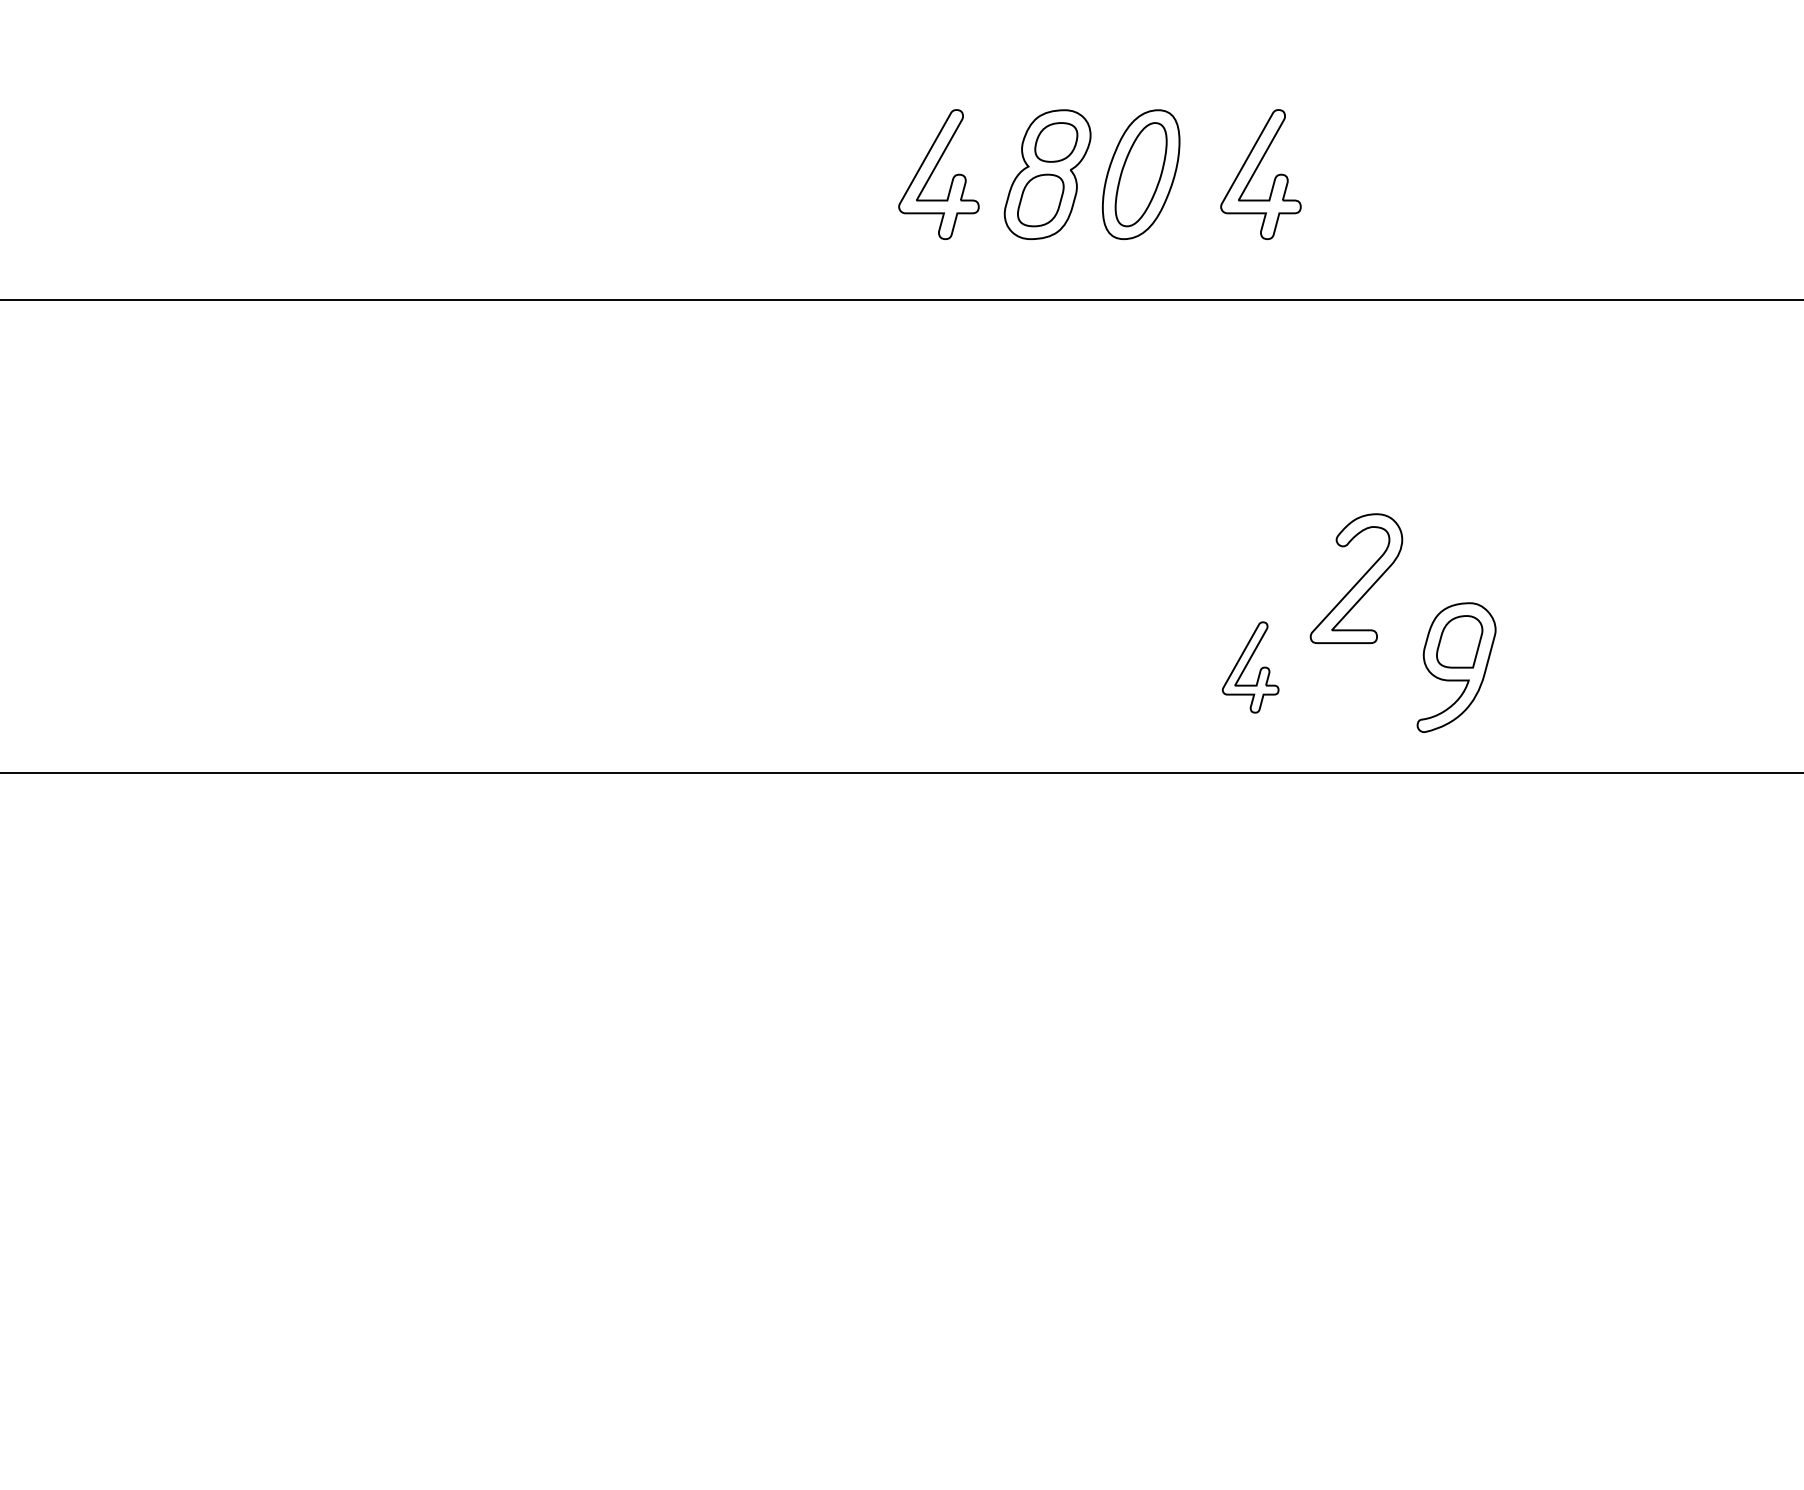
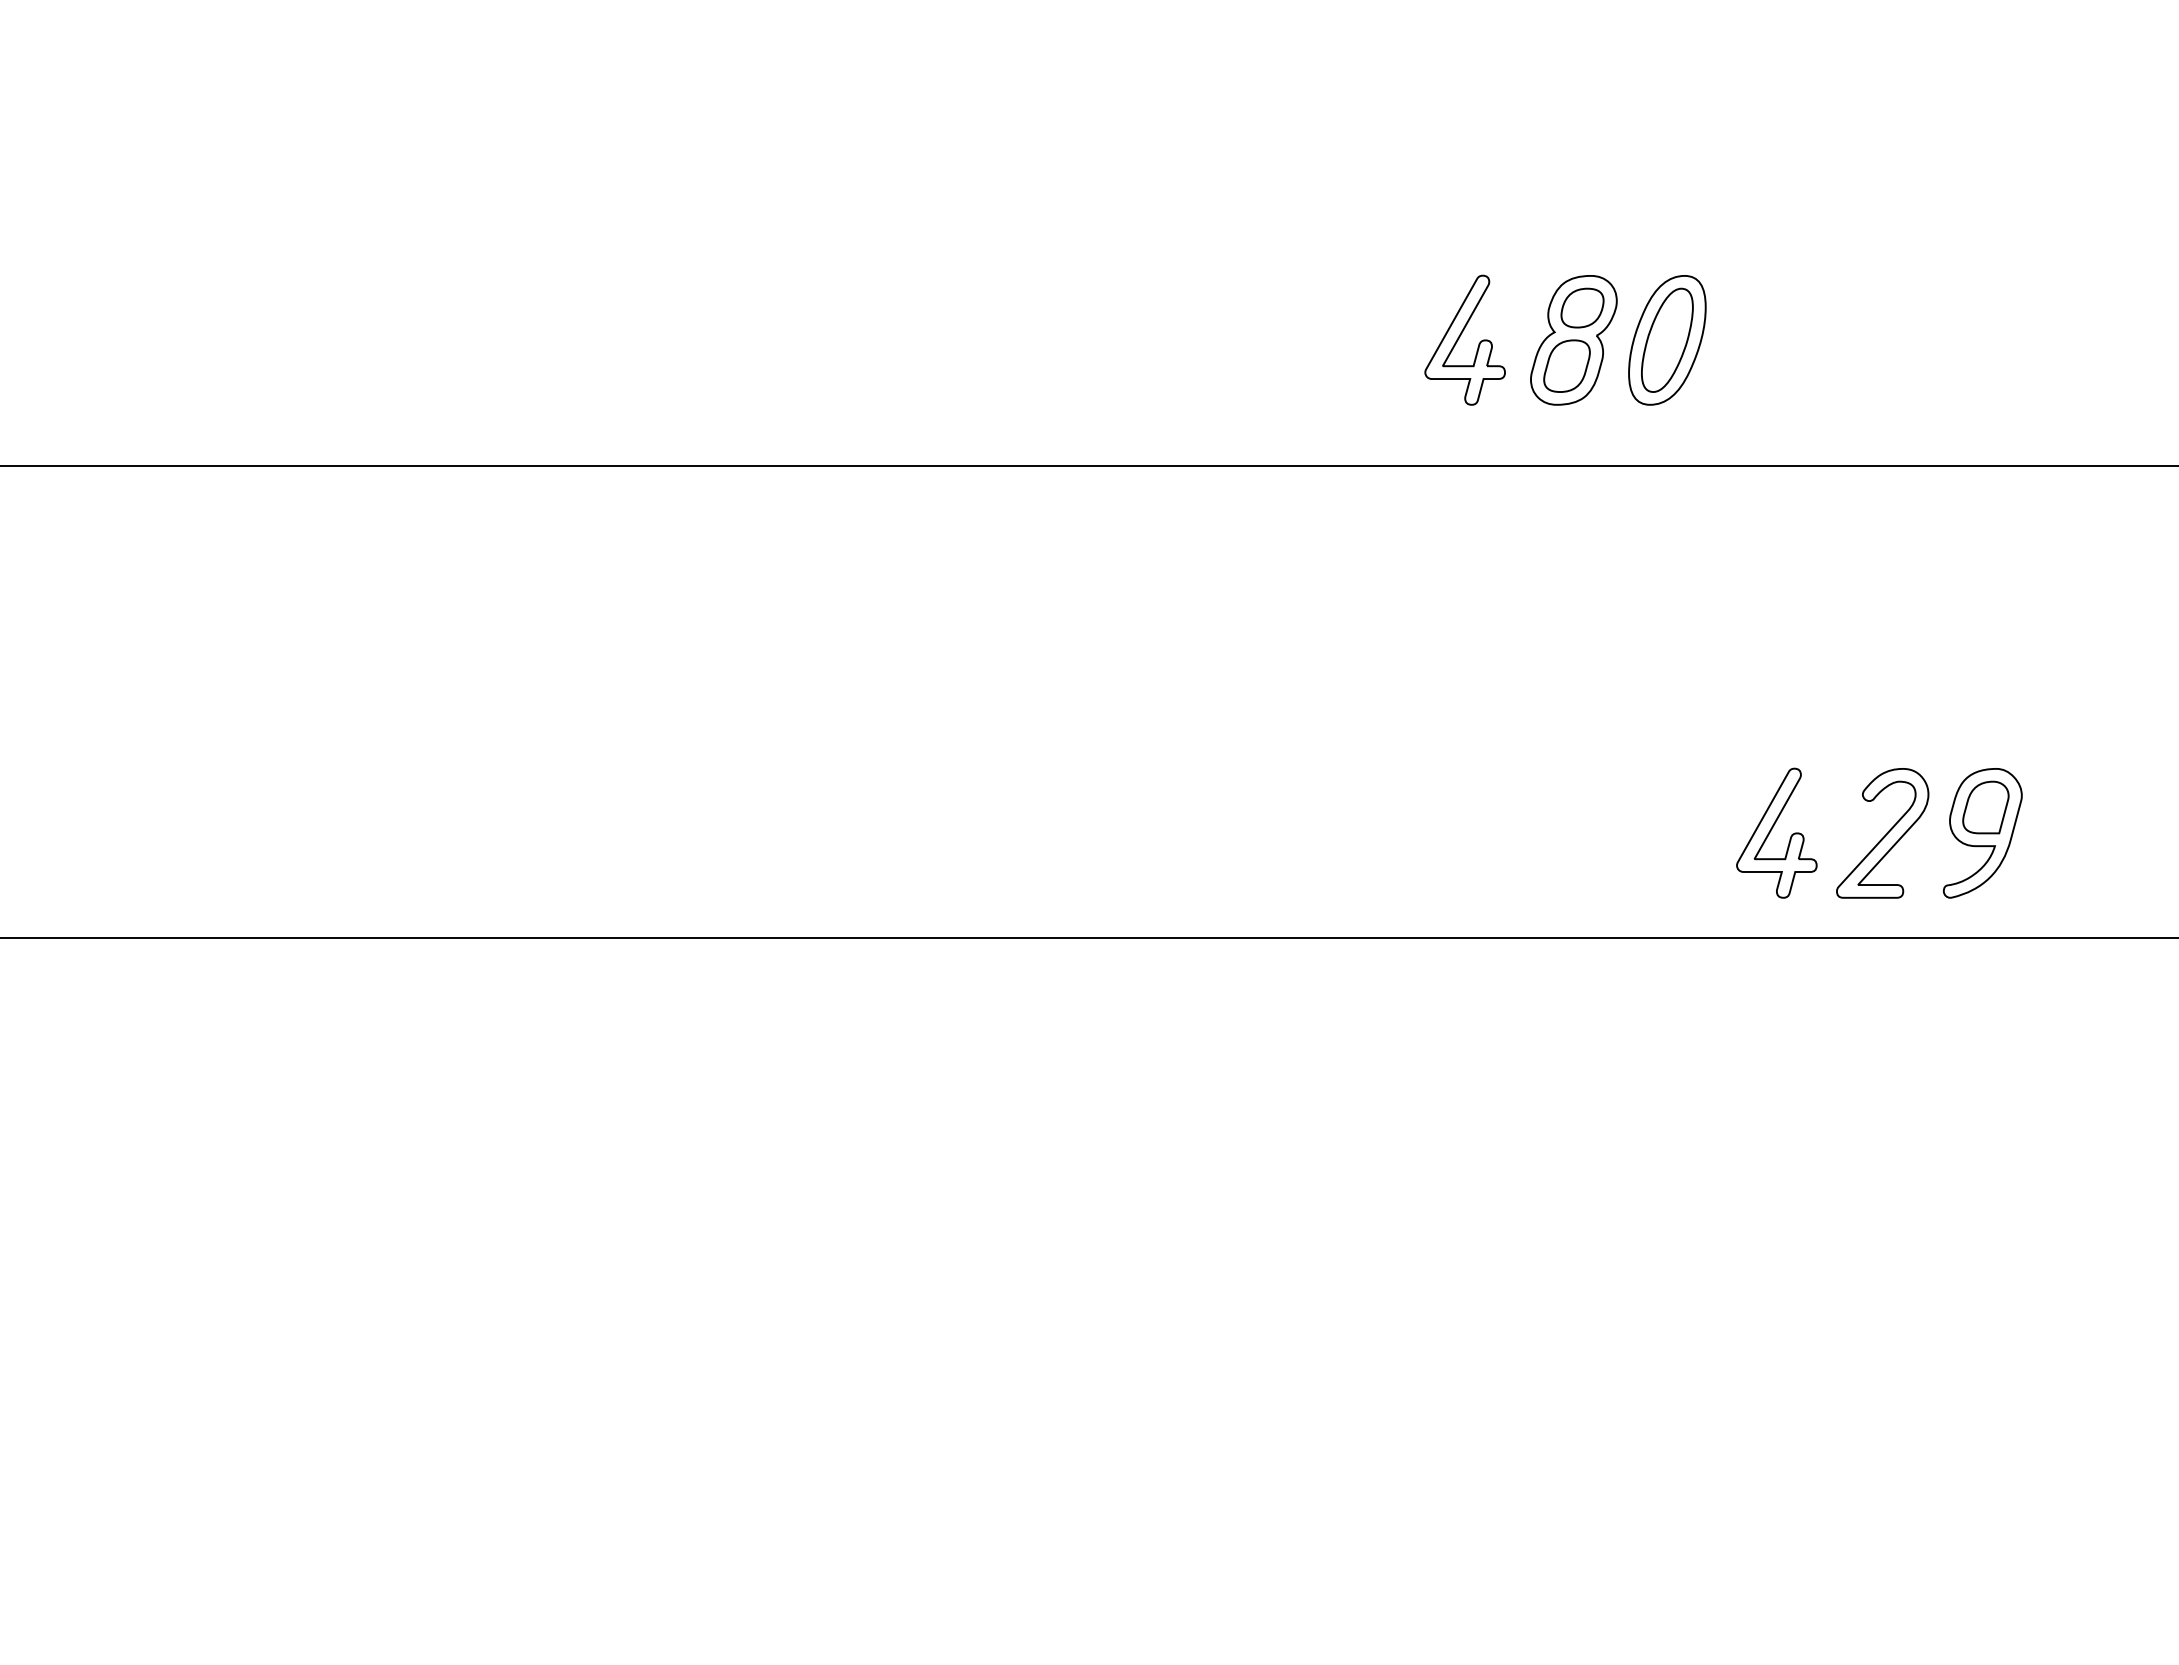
part: (1260, 173) -> (1786, 339), removed
part: (1356, 578) -> (1882, 833), moved
part: (1250, 666) -> (1776, 832), size x1.43

